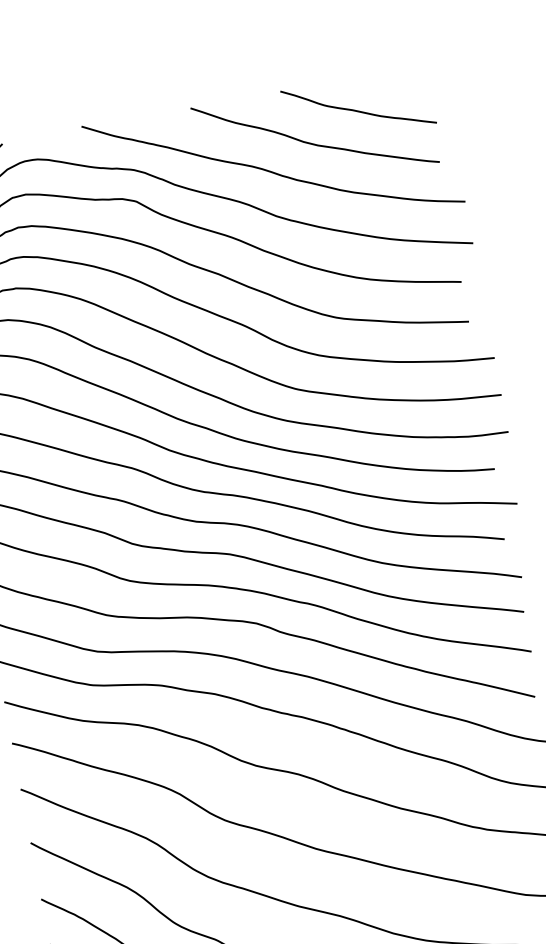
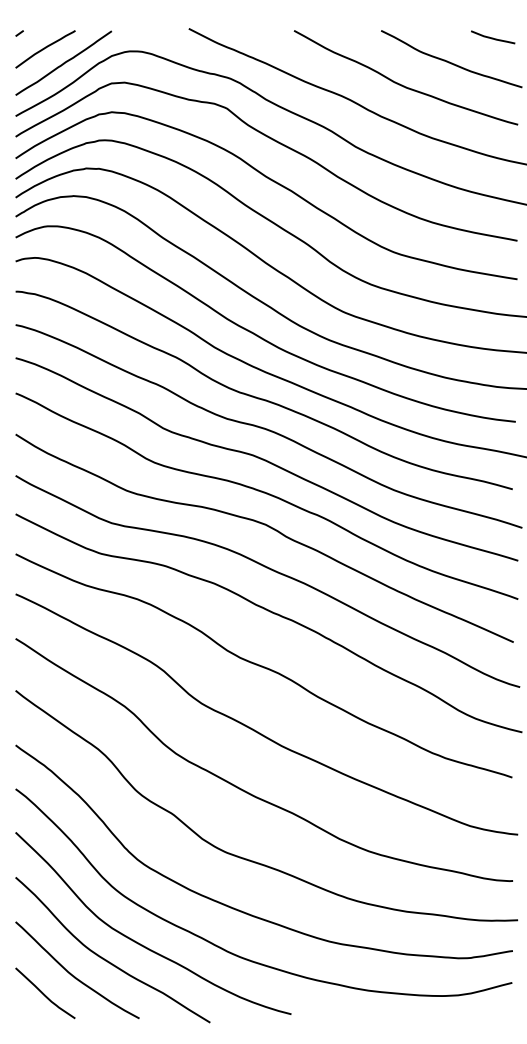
curve: (397, 76) -> (493, 37), added

